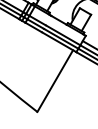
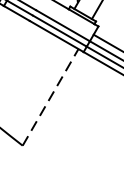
line: (55, 81) -> (50, 97), solid -> dashed

